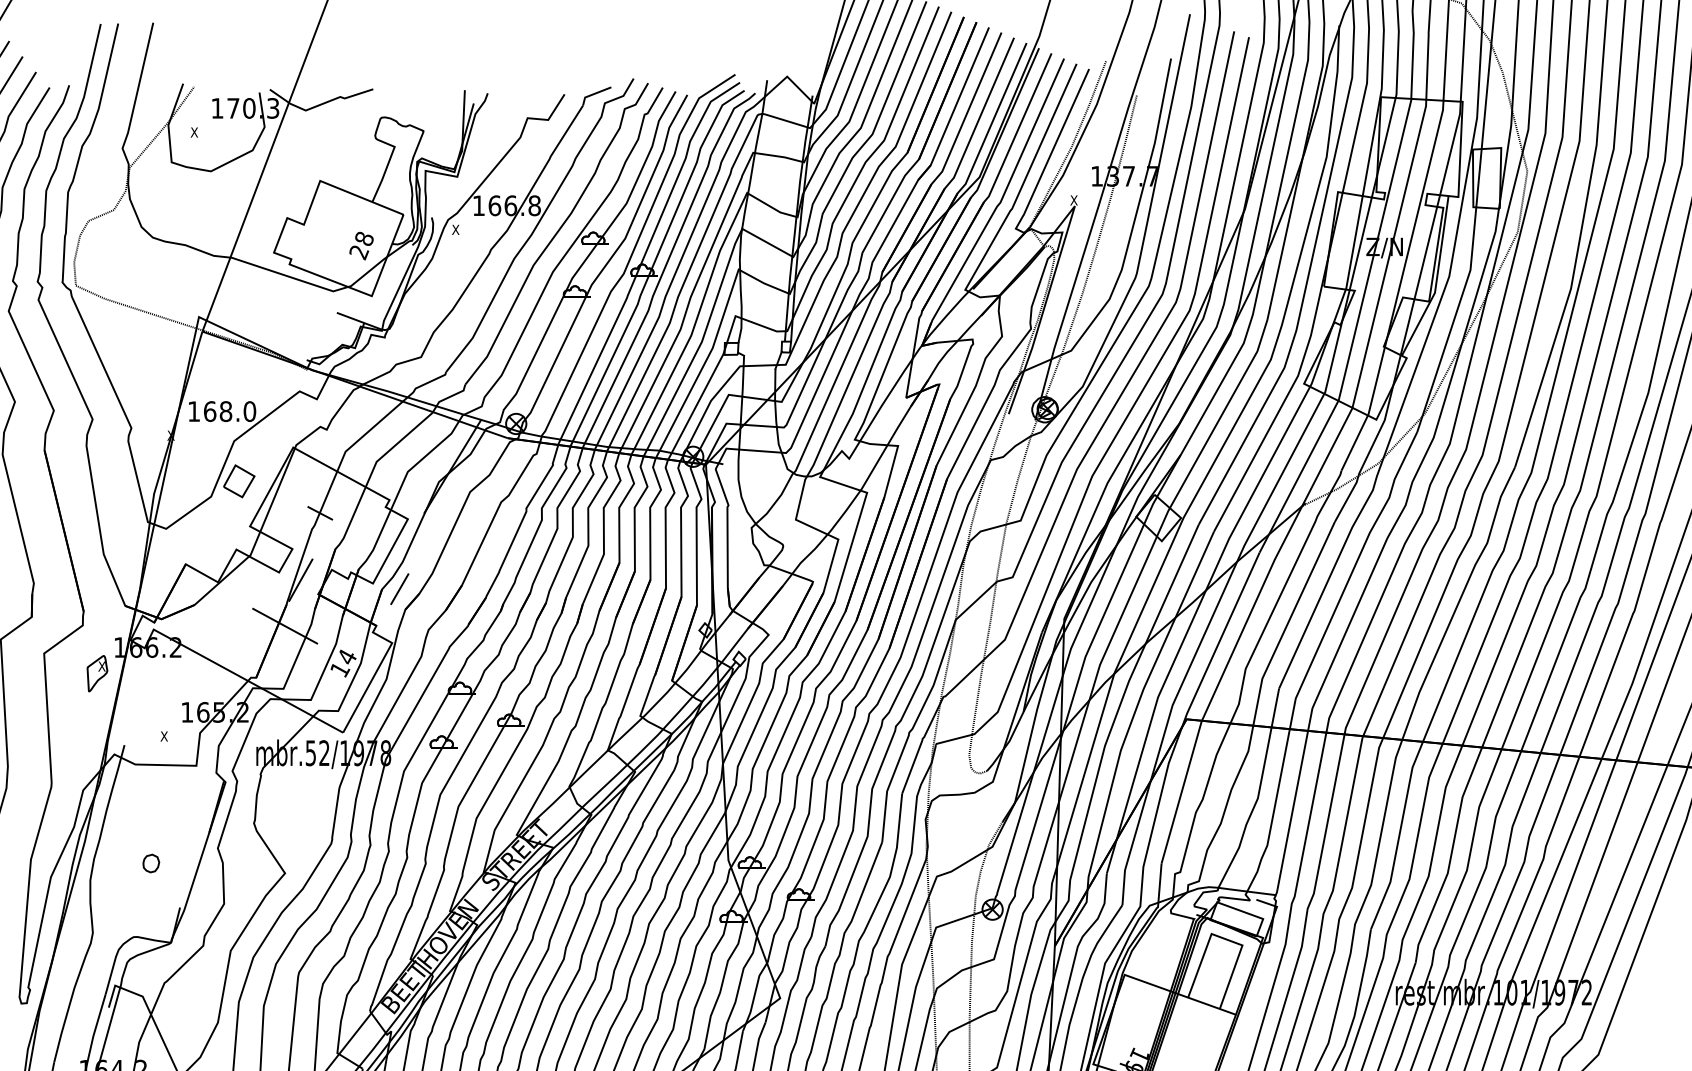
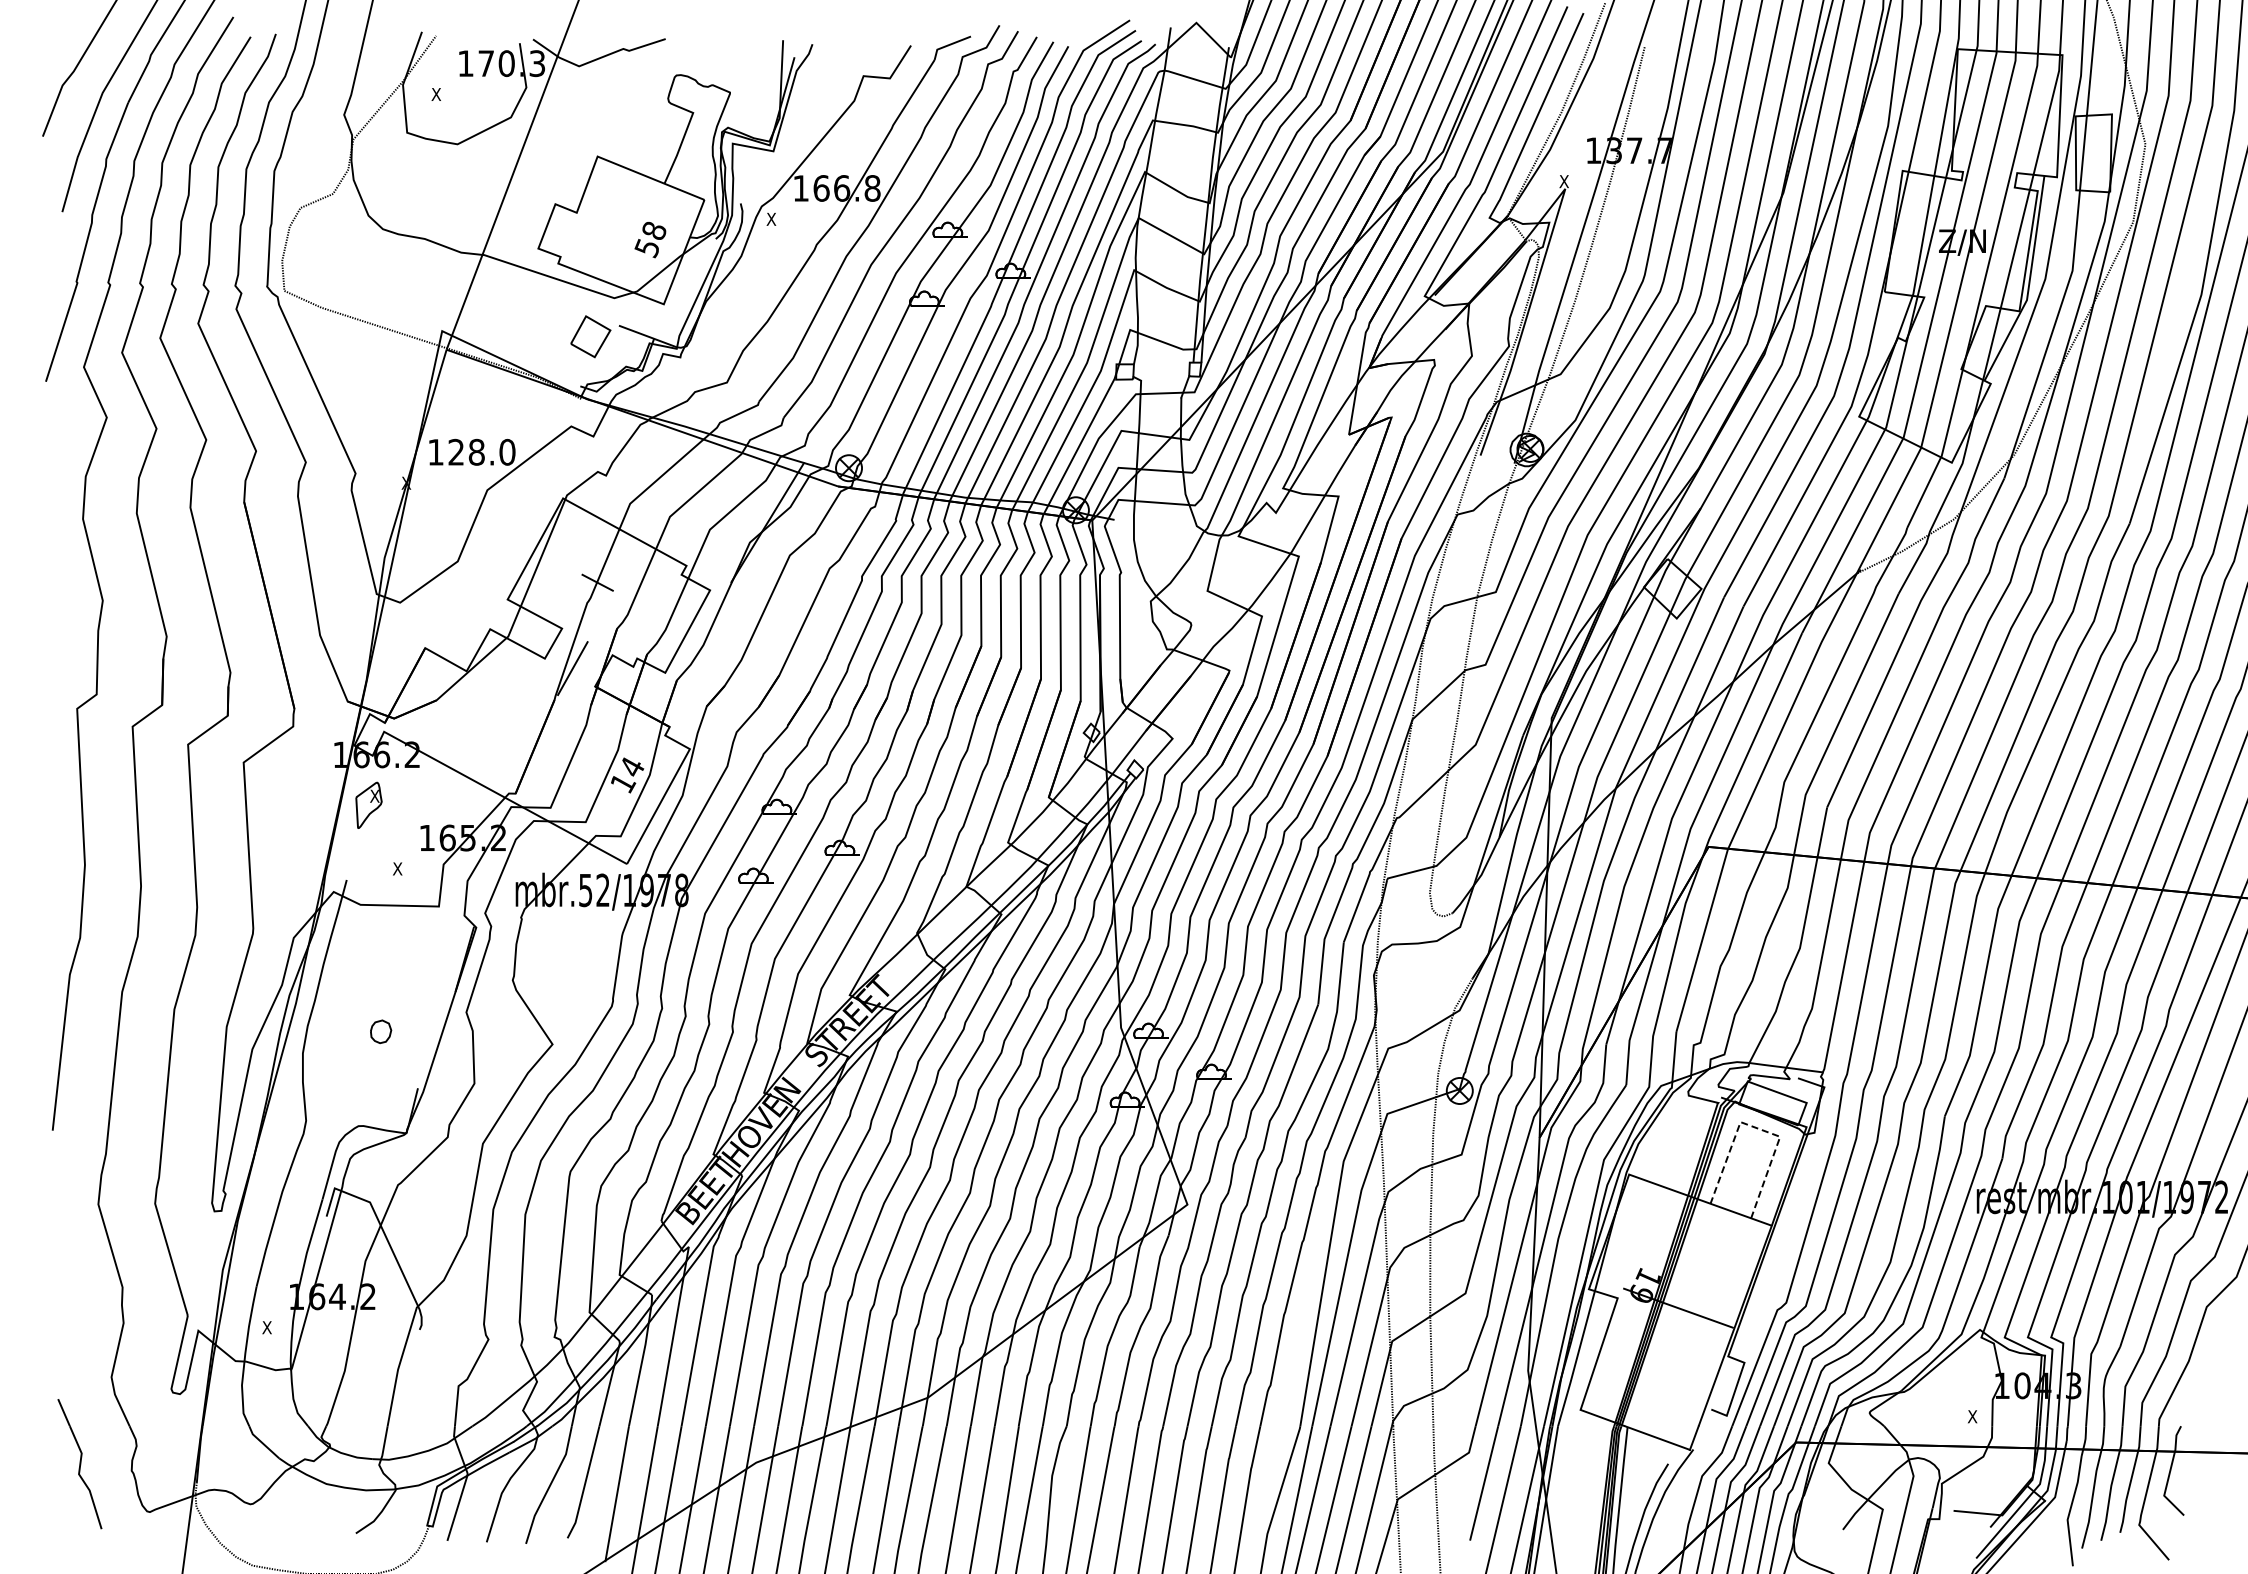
text: (359, 252) -> (647, 248), 28 -> 58
text: (210, 410) -> (456, 451), 168.0 -> 128.0
part: (239, 481) -> (590, 336), moved
line: (399, 589) -> (699, 680), removed
line: (285, 626) -> (552, 727), removed
part: (97, 672) -> (368, 804), moved
line: (1226, 939) -> (1759, 1129), solid -> dashed

